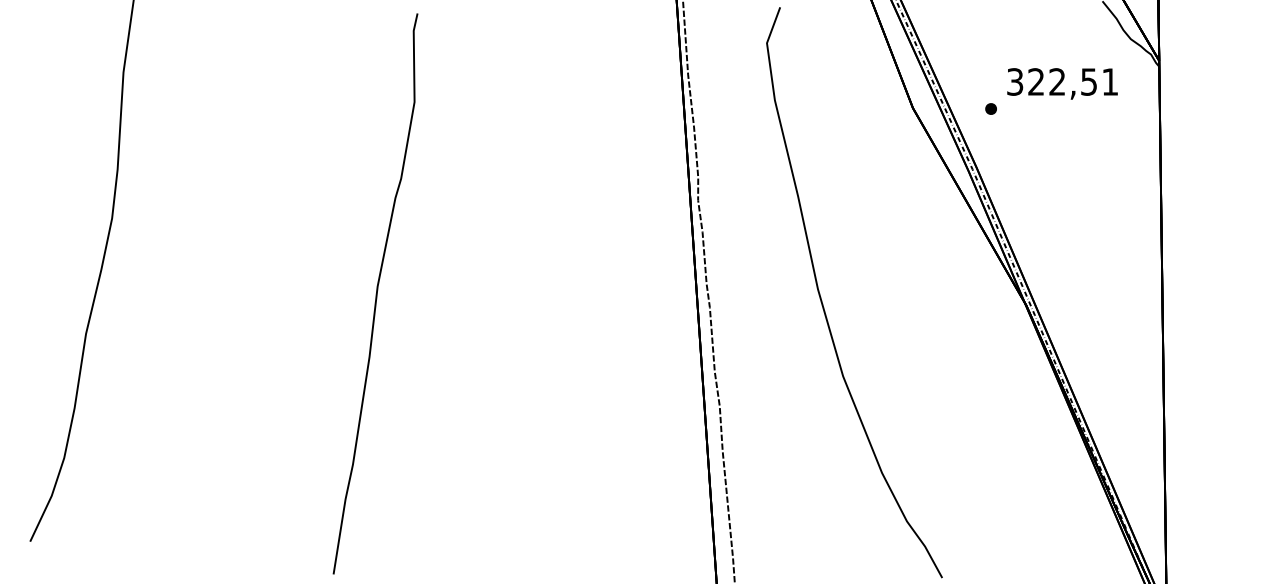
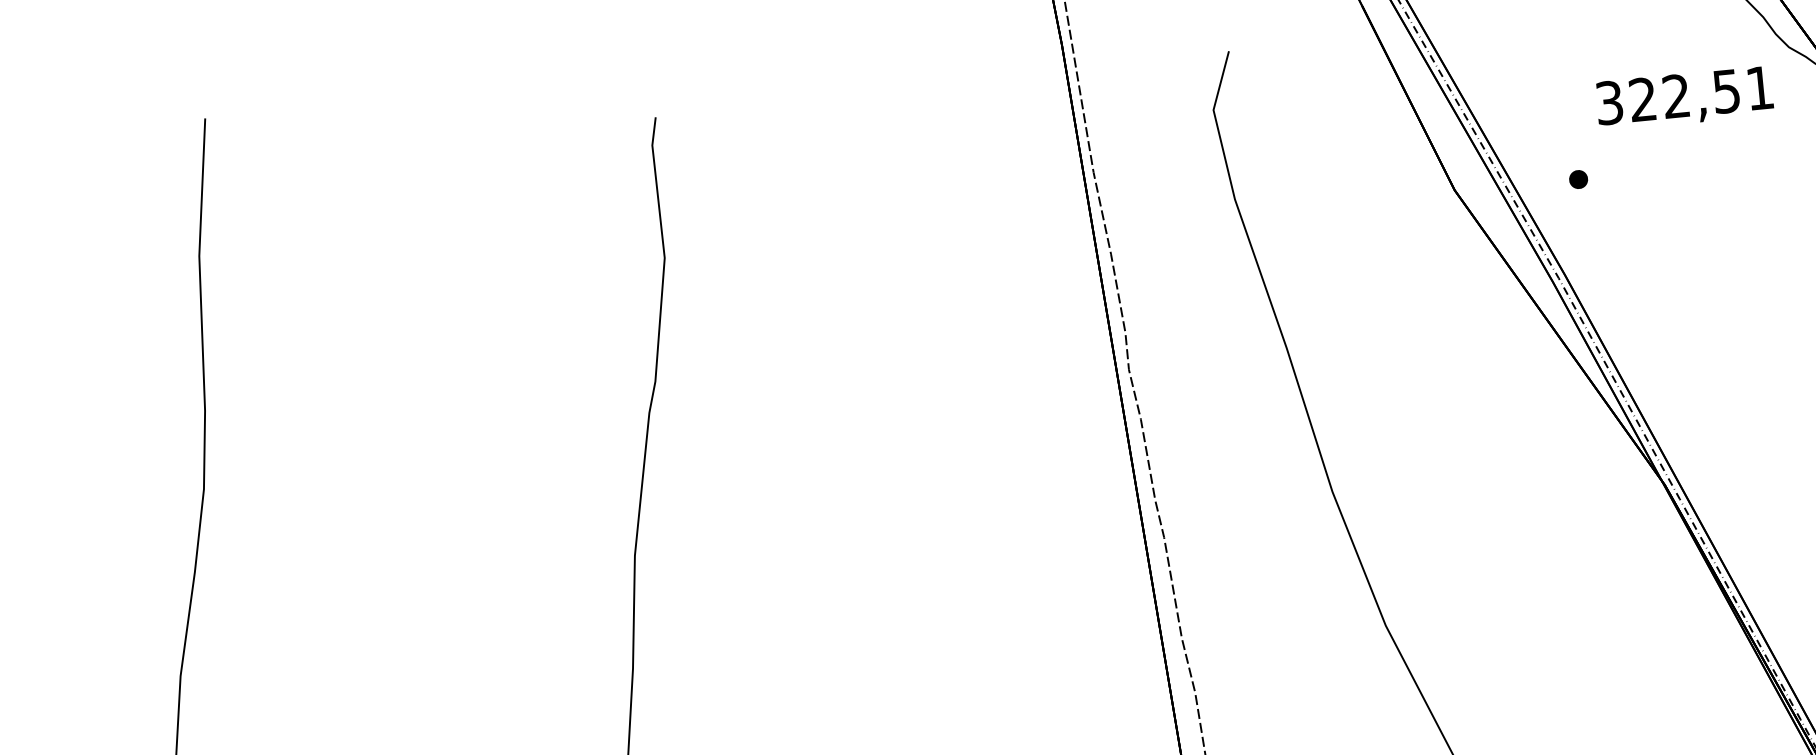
text: (1062, 83) -> (1684, 97), moved

